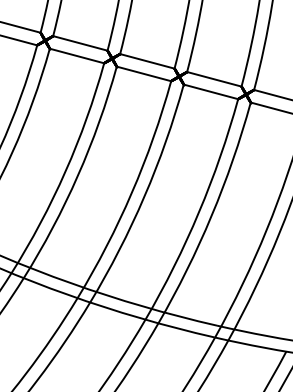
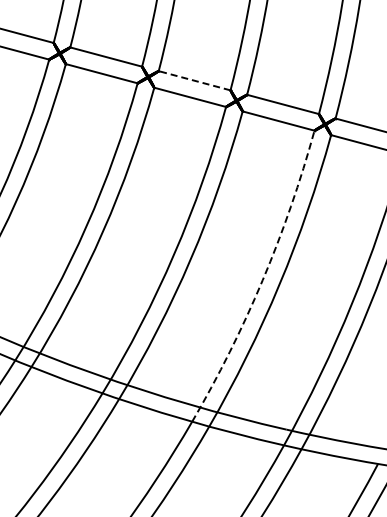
line: (147, 61) -> (194, 80), solid -> dashed
arc: (198, 212) -> (262, 280), solid -> dashed

